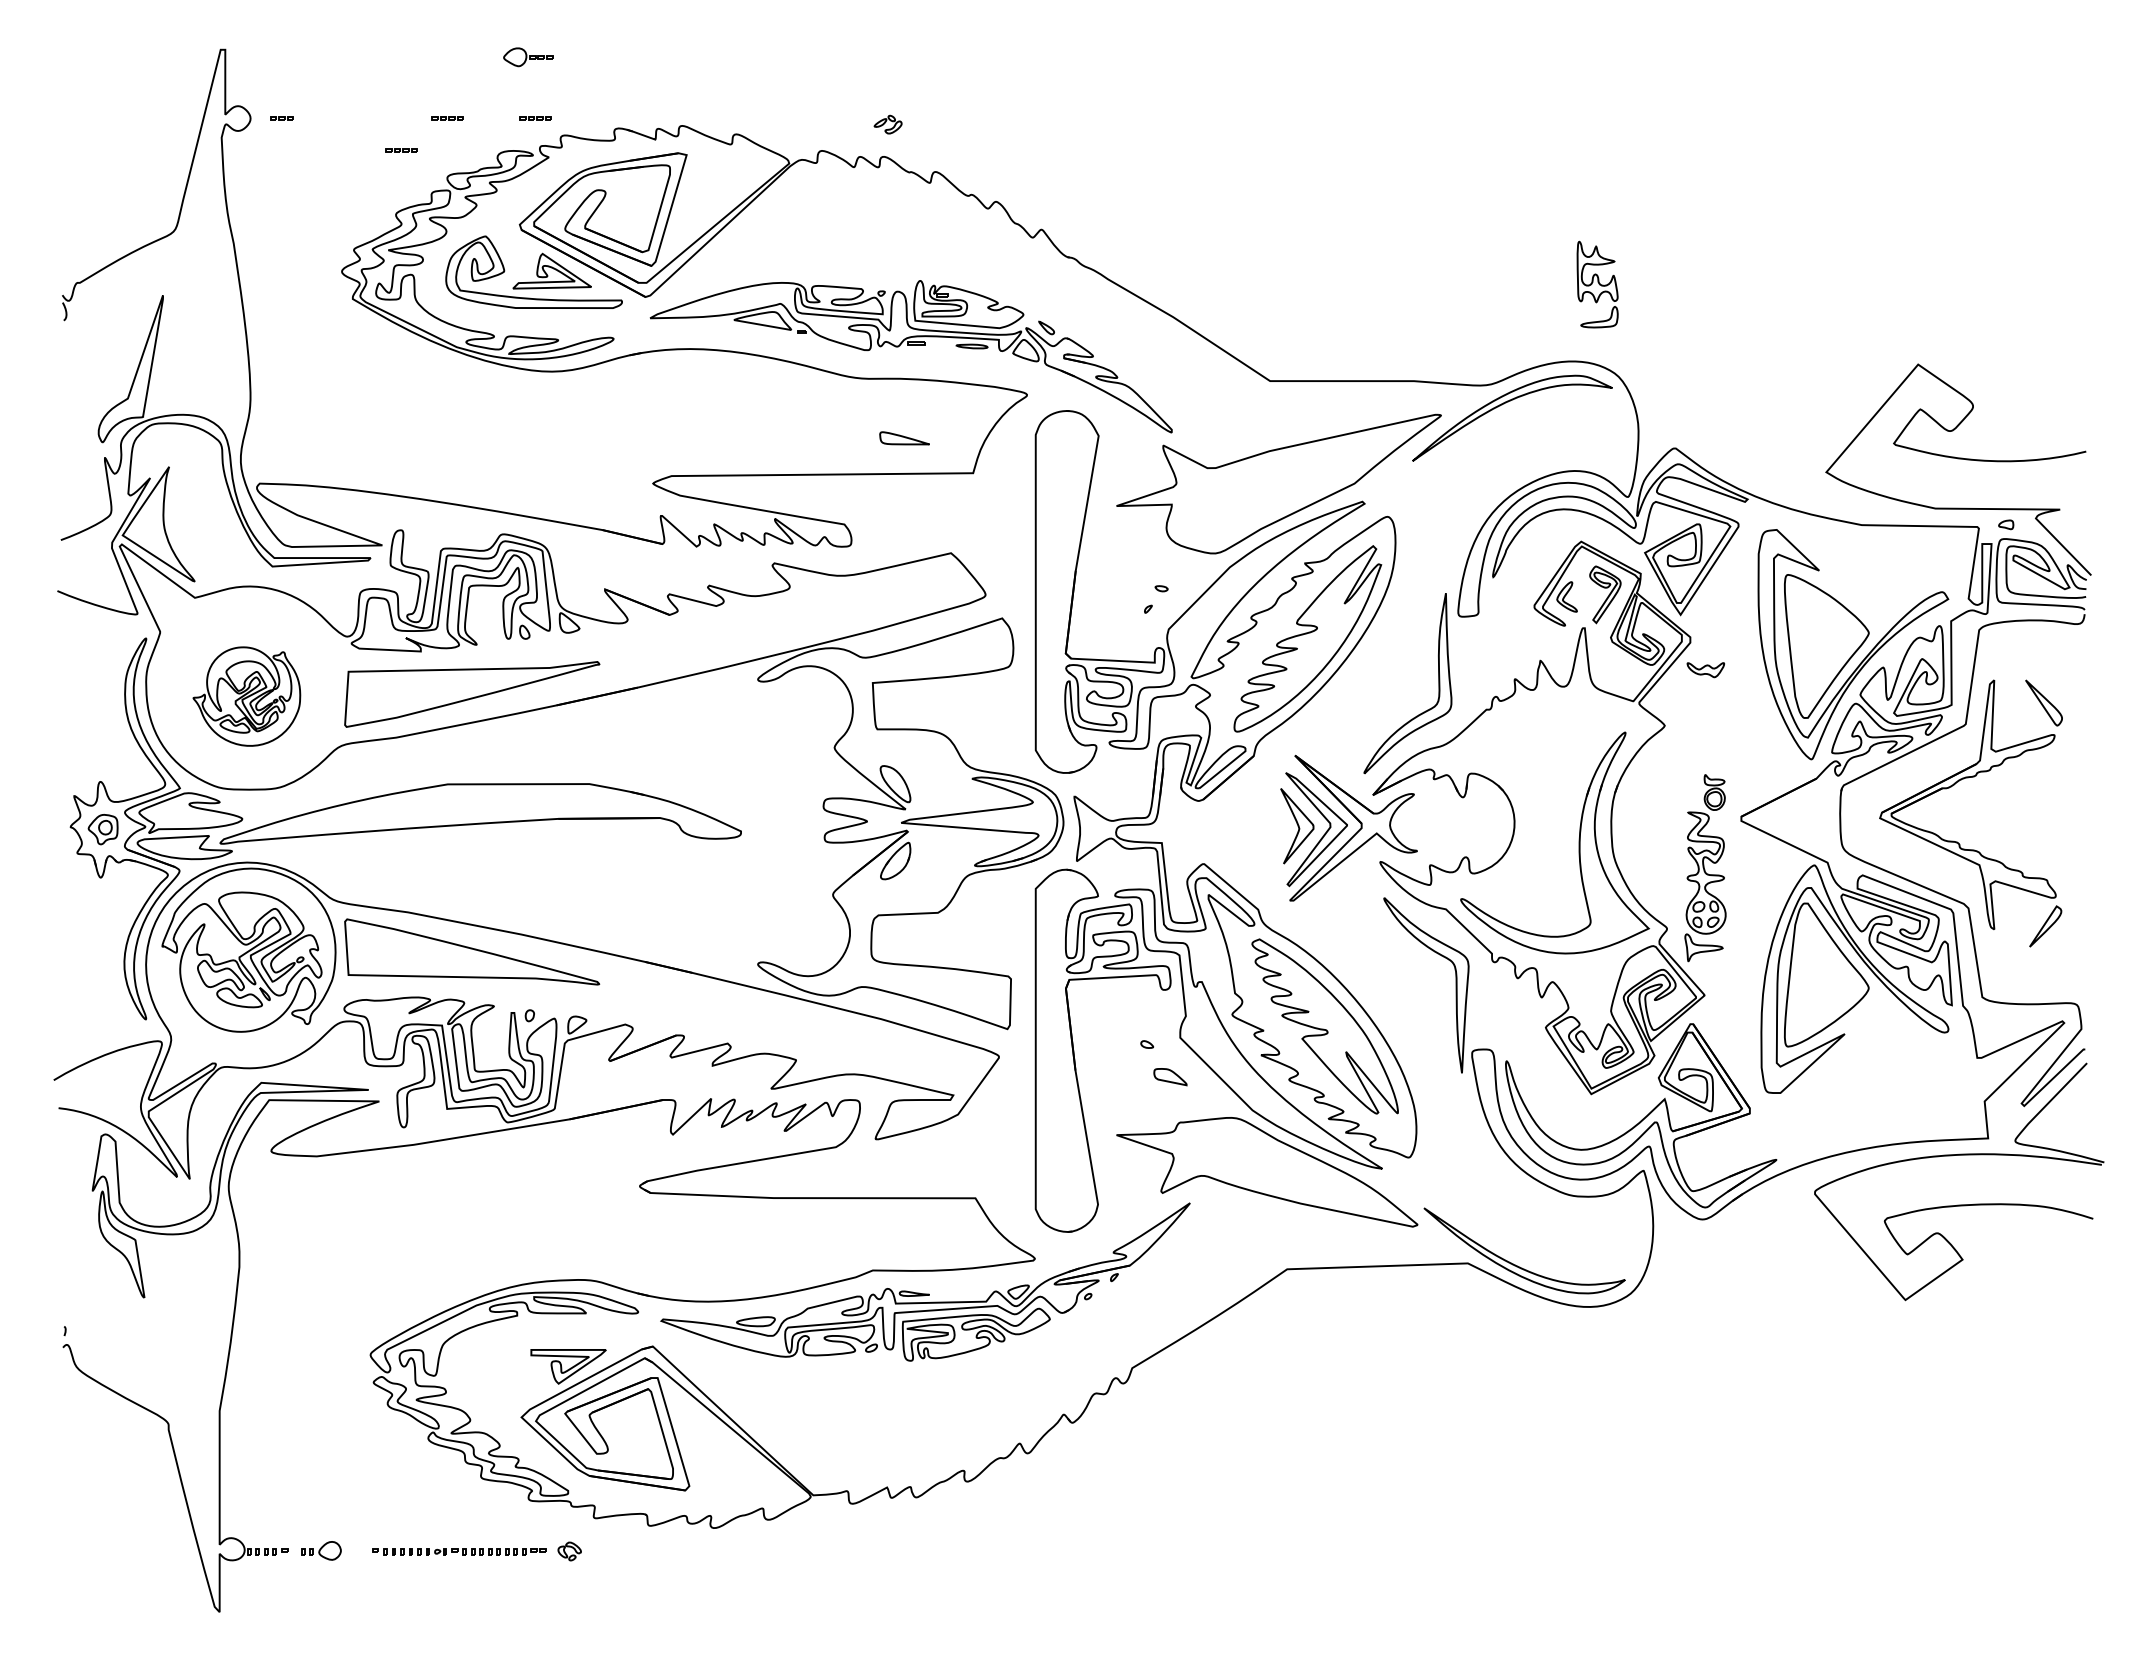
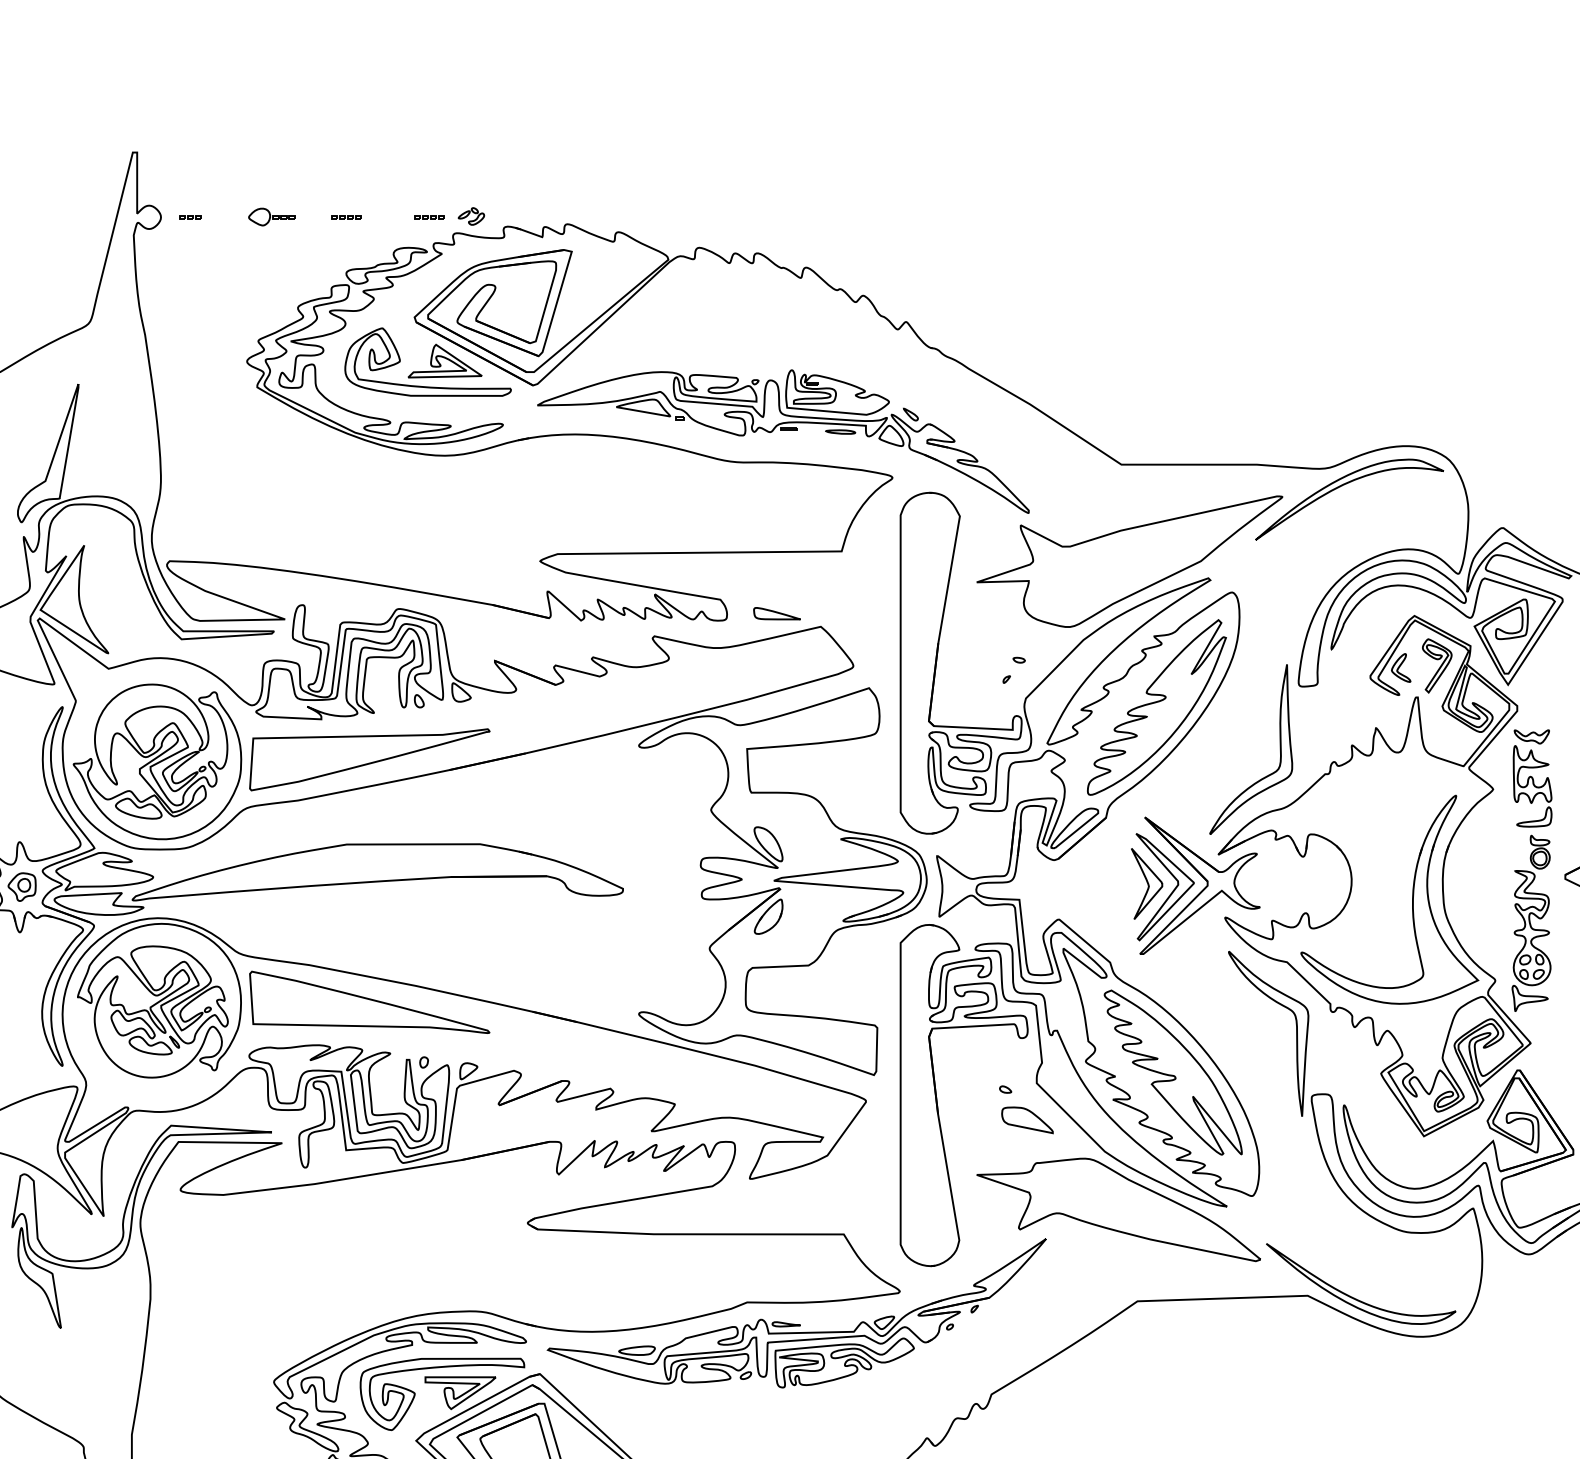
part: (528, 57) -> (272, 217), moved
part: (887, 124) -> (470, 216), moved
line: (400, 150) -> (302, 247), removed
part: (1597, 284) -> (1532, 786), moved
part: (904, 438) -> (776, 613), moved
part: (246, 696) -> (157, 761), size x1.67
part: (1170, 1076) -> (1027, 1119), size x1.67
part: (546, 1340) -> (439, 1368), added

